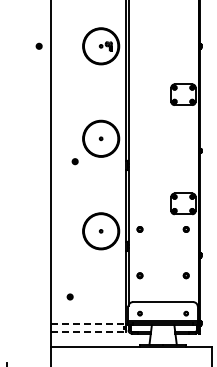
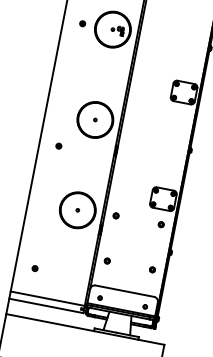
part: (38, 45) -> (82, 22), moved
part: (74, 161) -> (58, 145), moved
line: (88, 324) -> (47, 298), dashed -> solid
line: (88, 331) -> (46, 305), dashed -> solid

